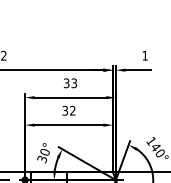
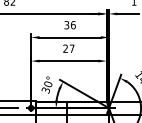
text: (74, 83) -> (73, 25), 33 -> 36
text: (68, 110) -> (68, 48), 32 -> 27

